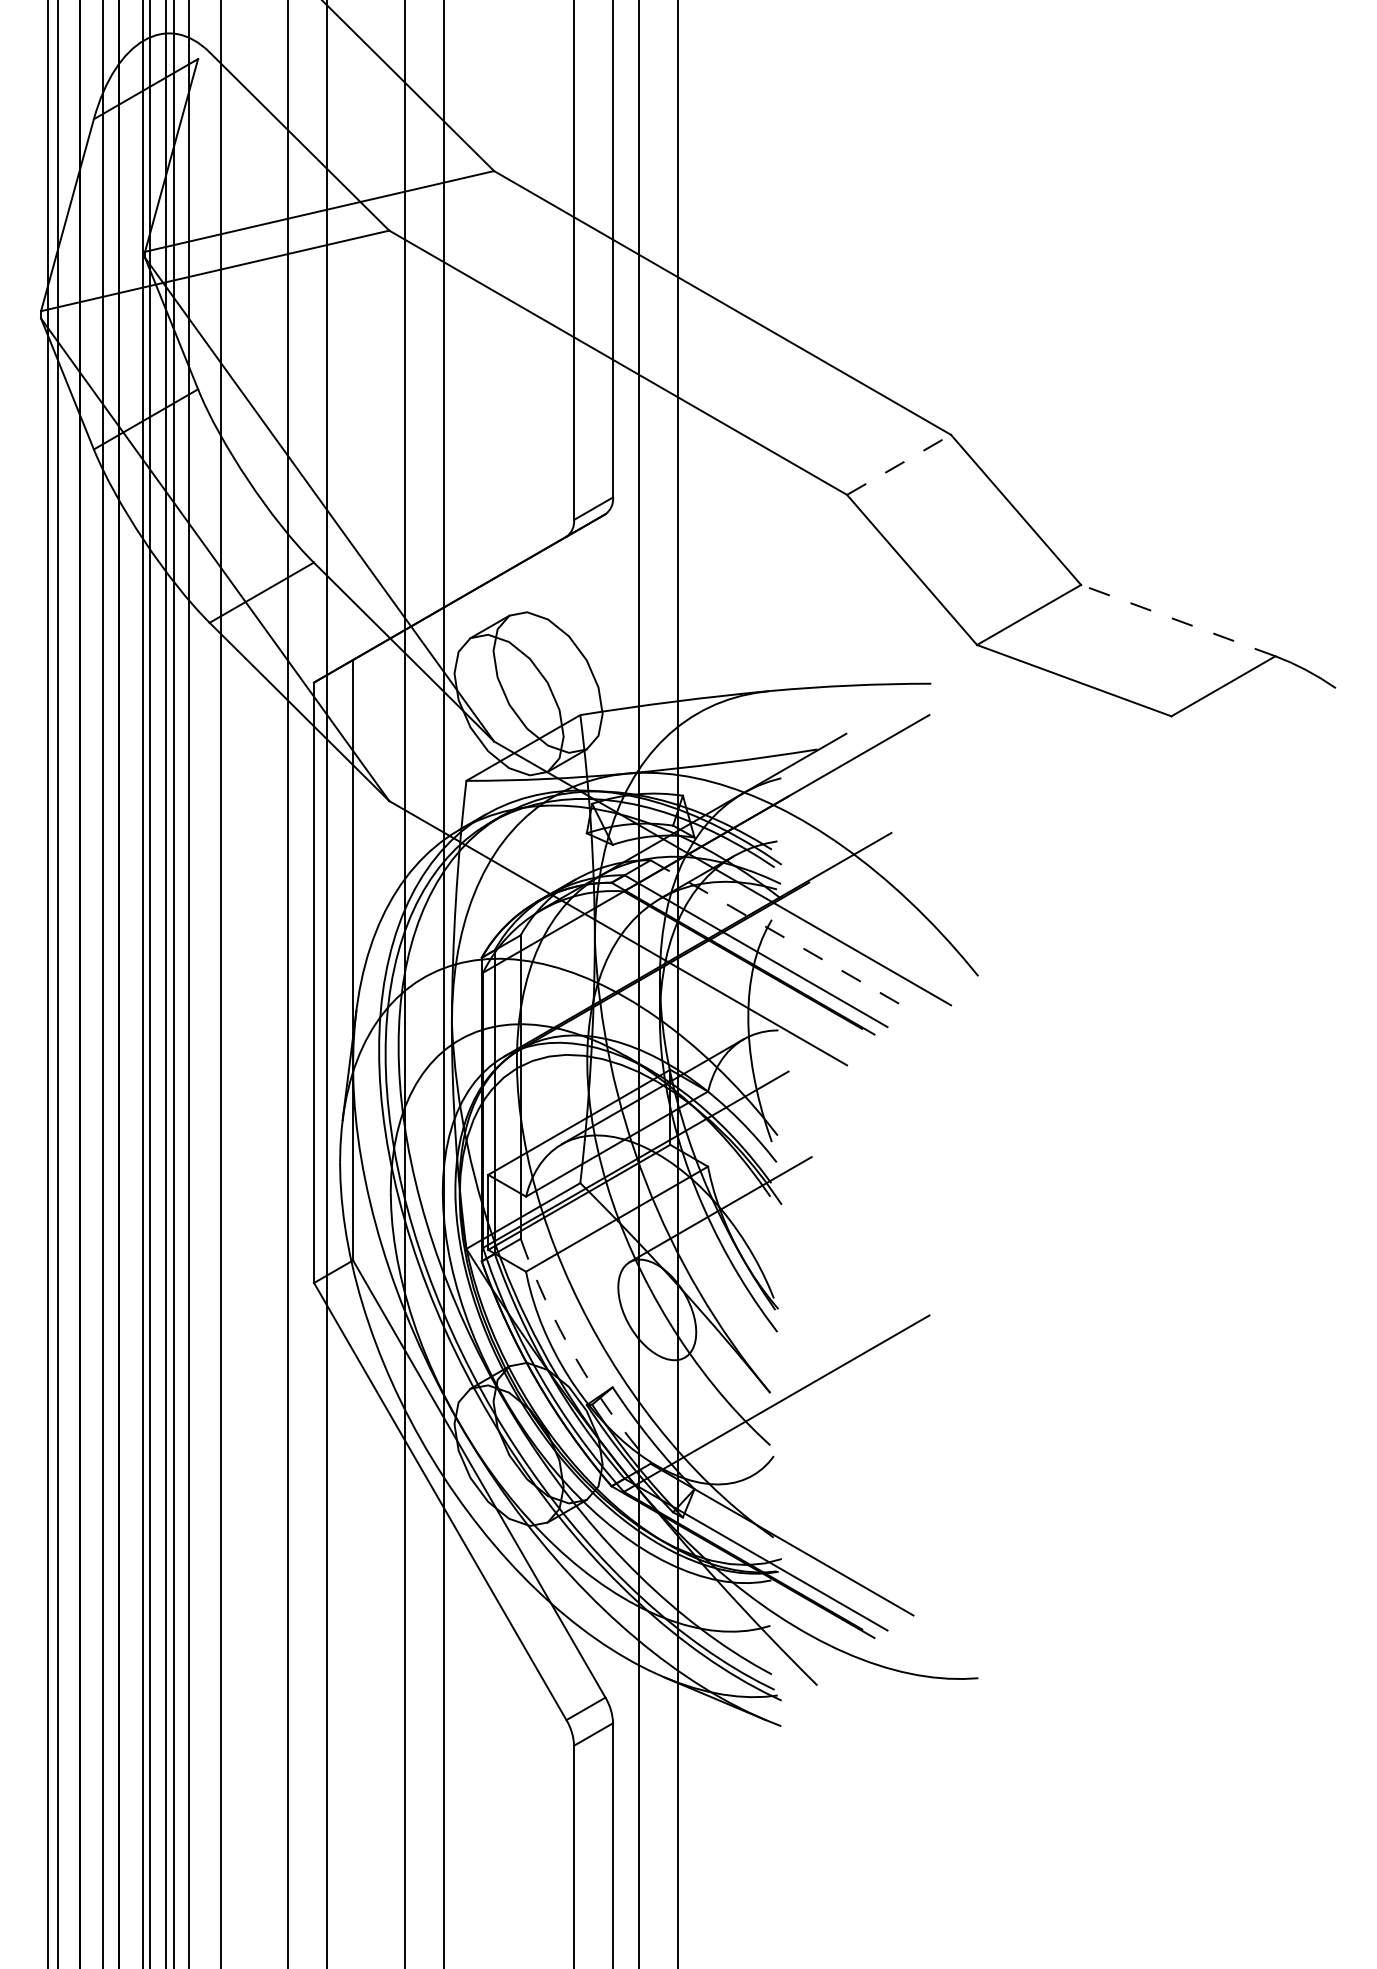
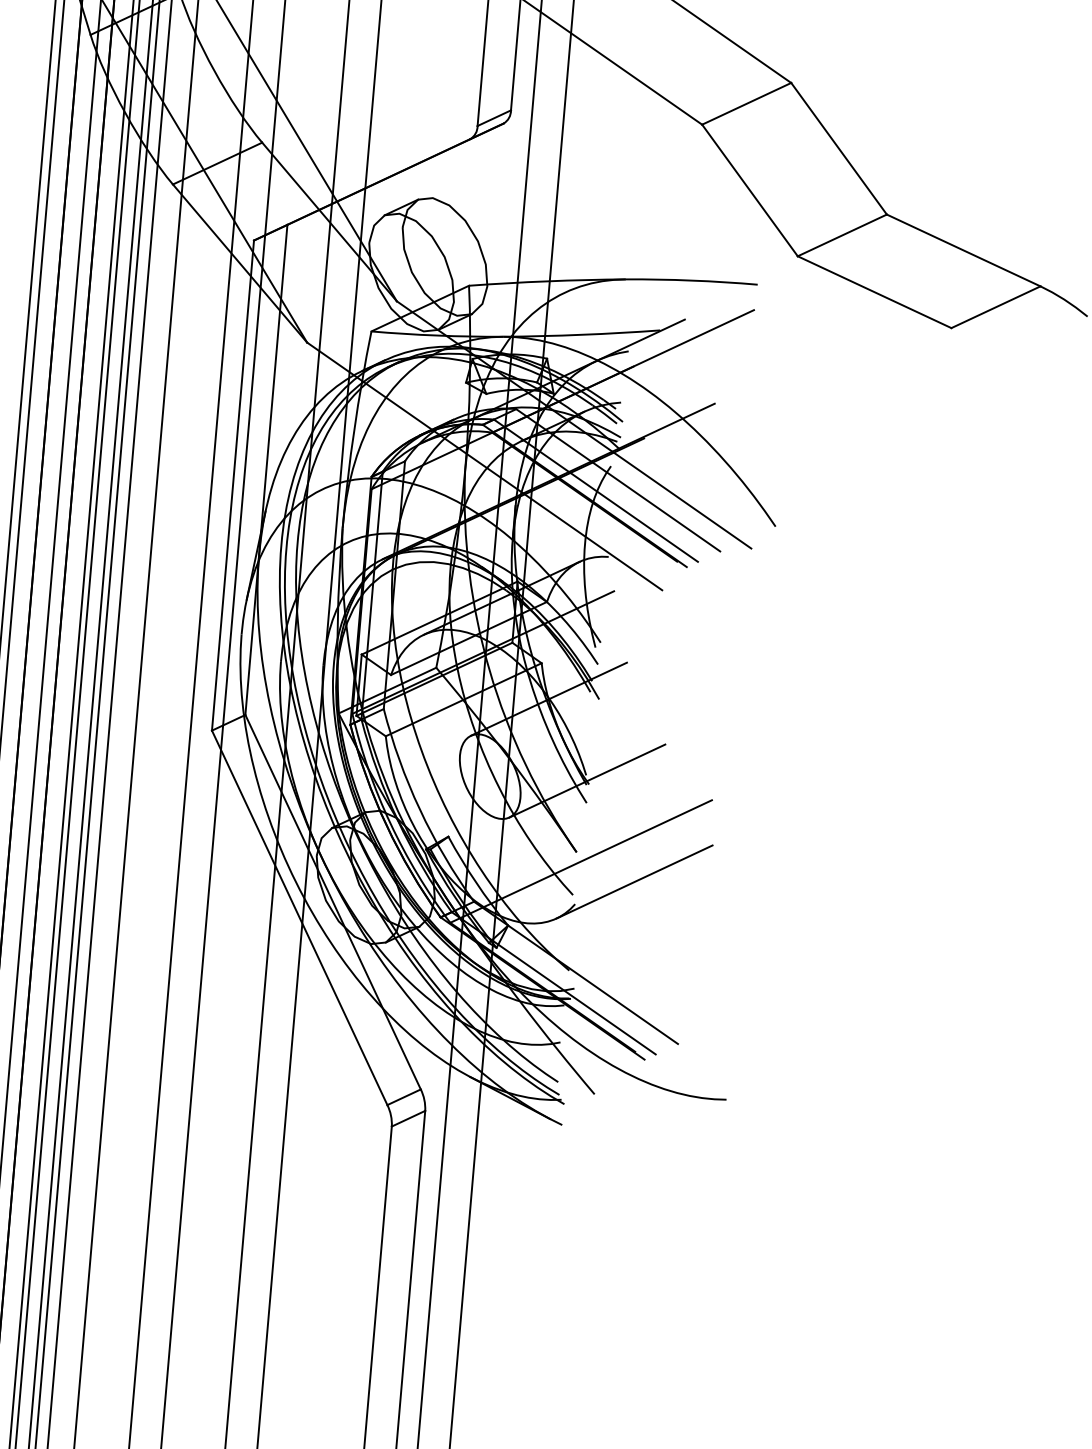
line: (899, 464) -> (747, 103), dashed -> solid
line: (1178, 620) -> (963, 250), dashed -> solid
line: (782, 936) -> (618, 480), dashed -> solid
line: (775, 1304) -> (587, 780), added
arc: (575, 1357) -> (420, 809), dashed -> solid
line: (843, 1422) -> (634, 881), added

